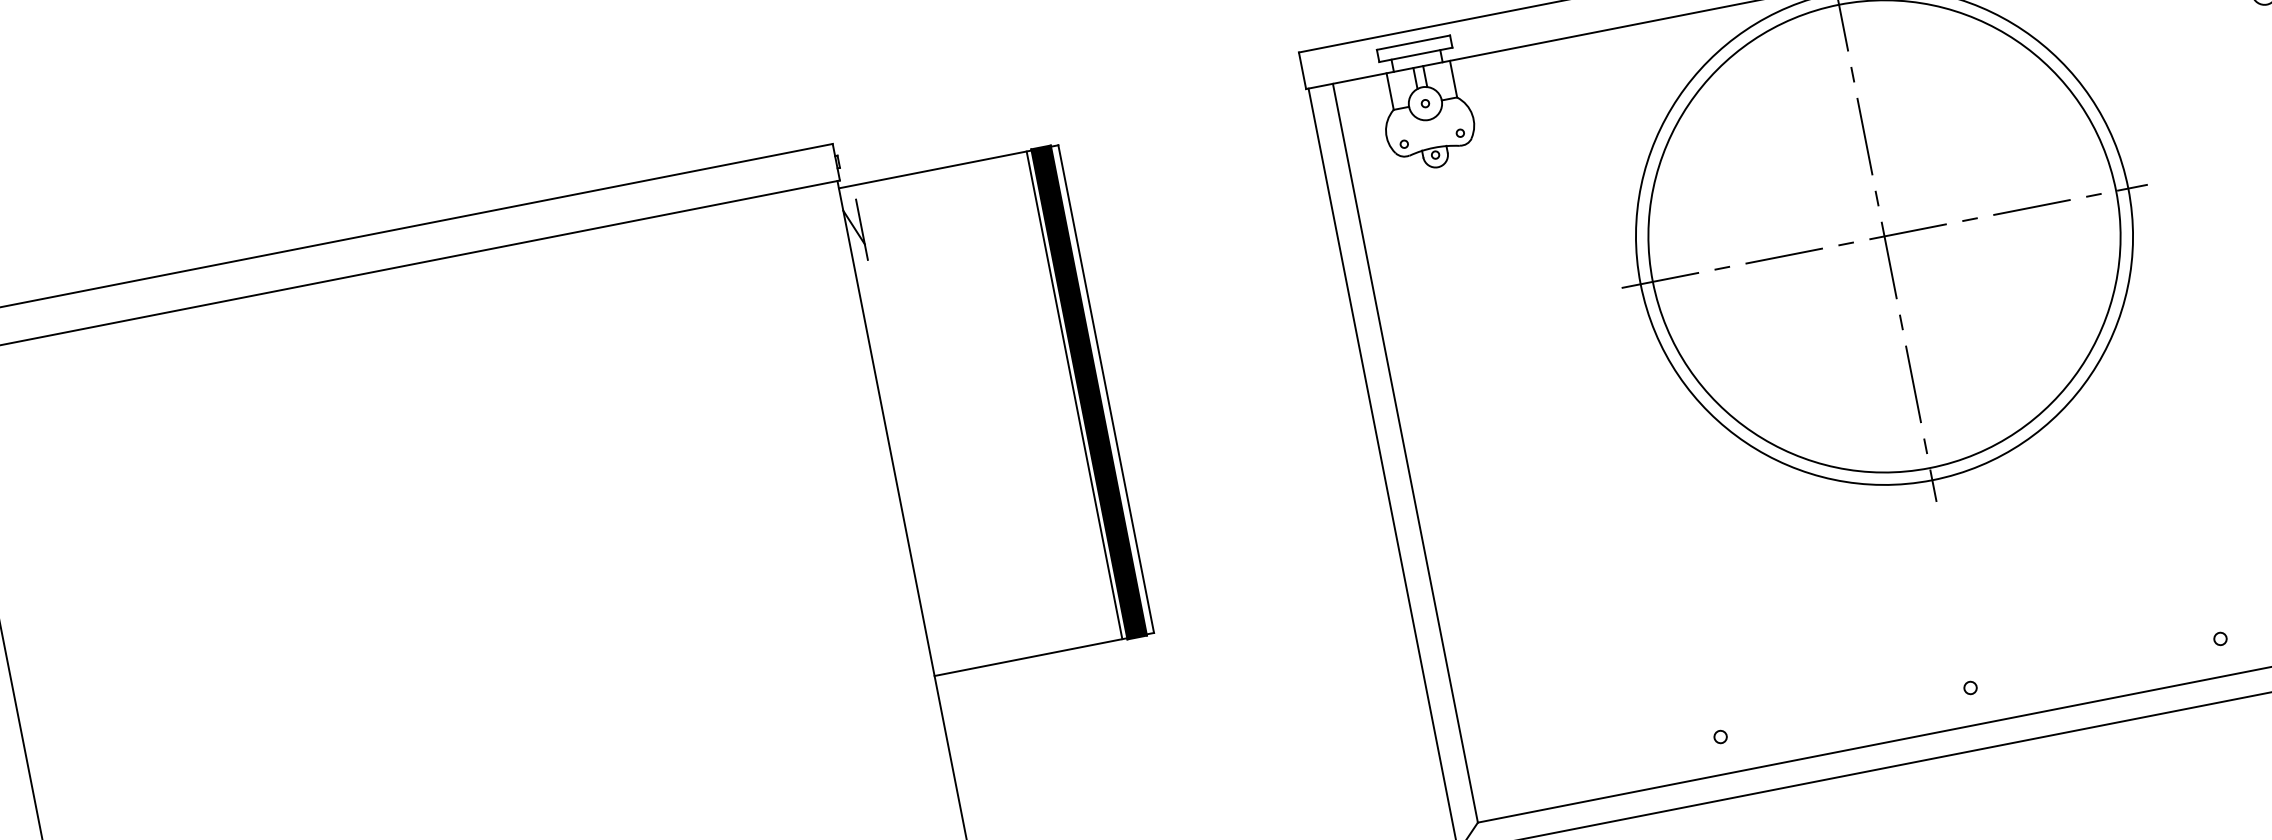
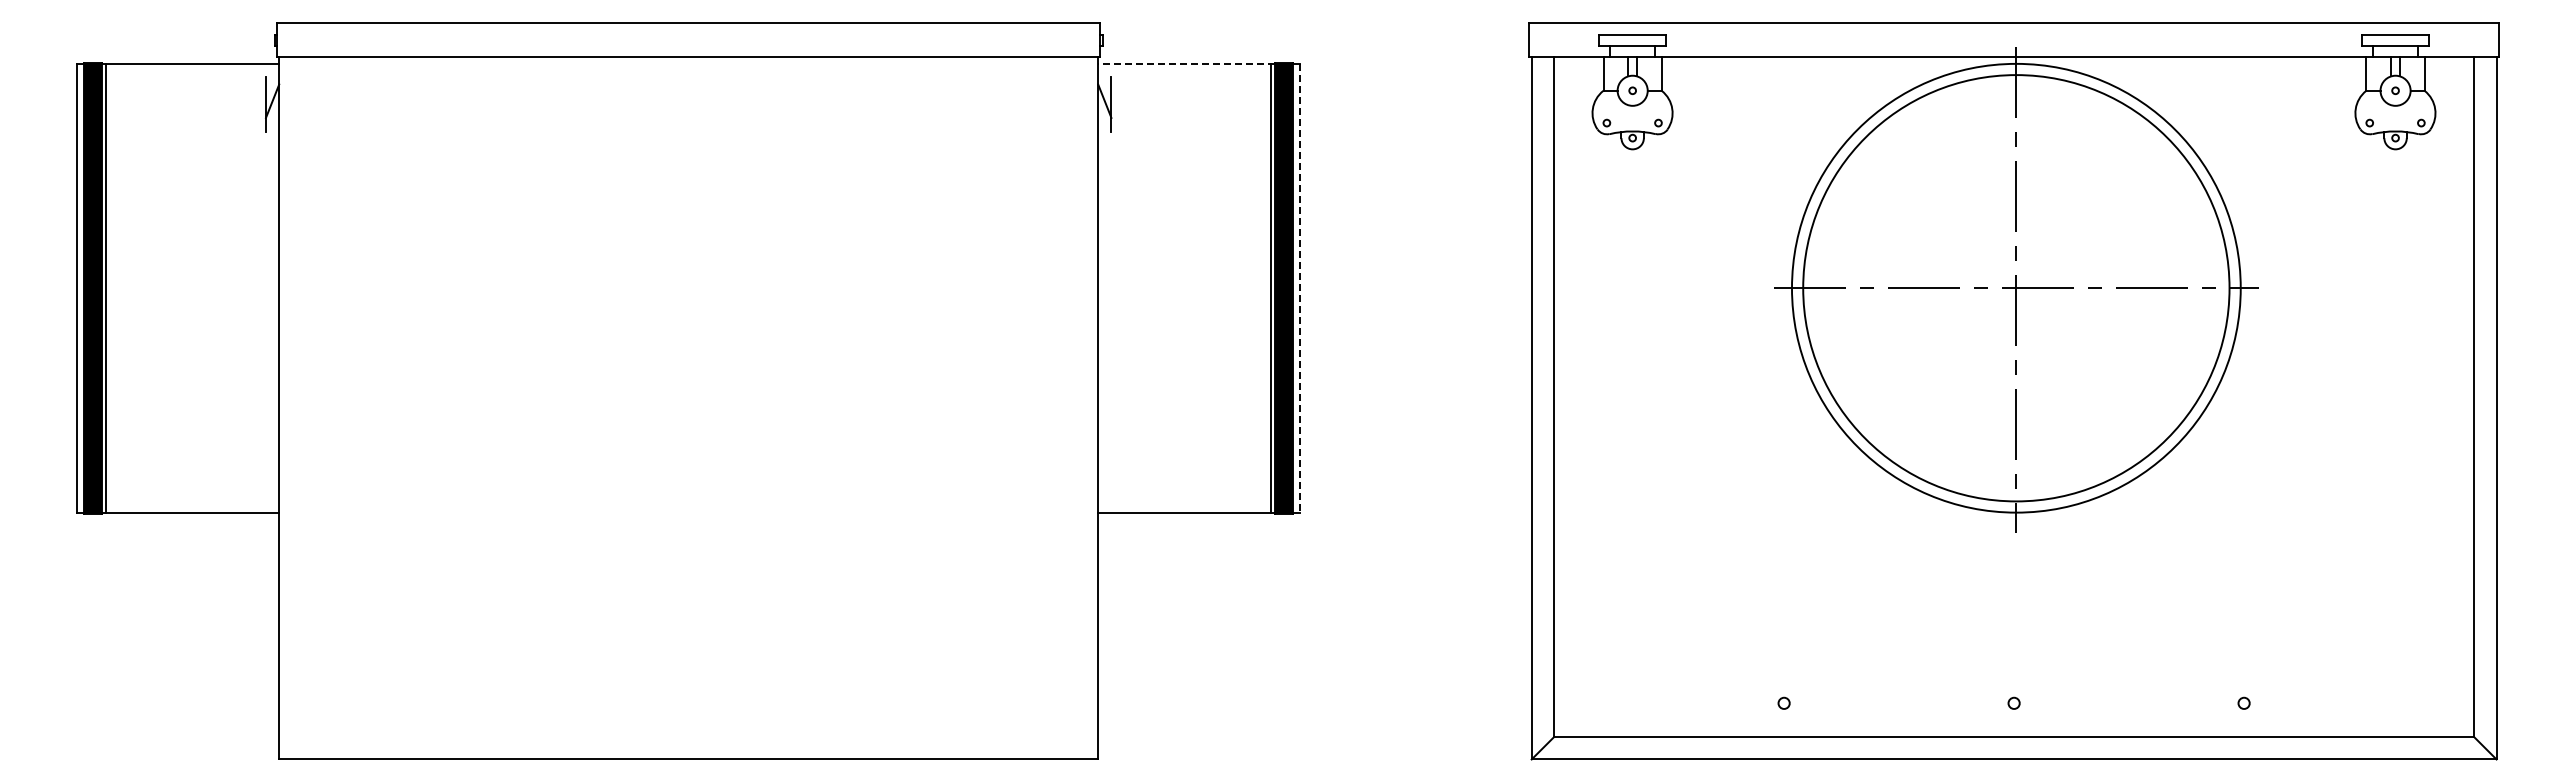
line: (934, 169) -> (1186, 63), solid -> dashed
line: (1106, 389) -> (1300, 288), solid -> dashed

